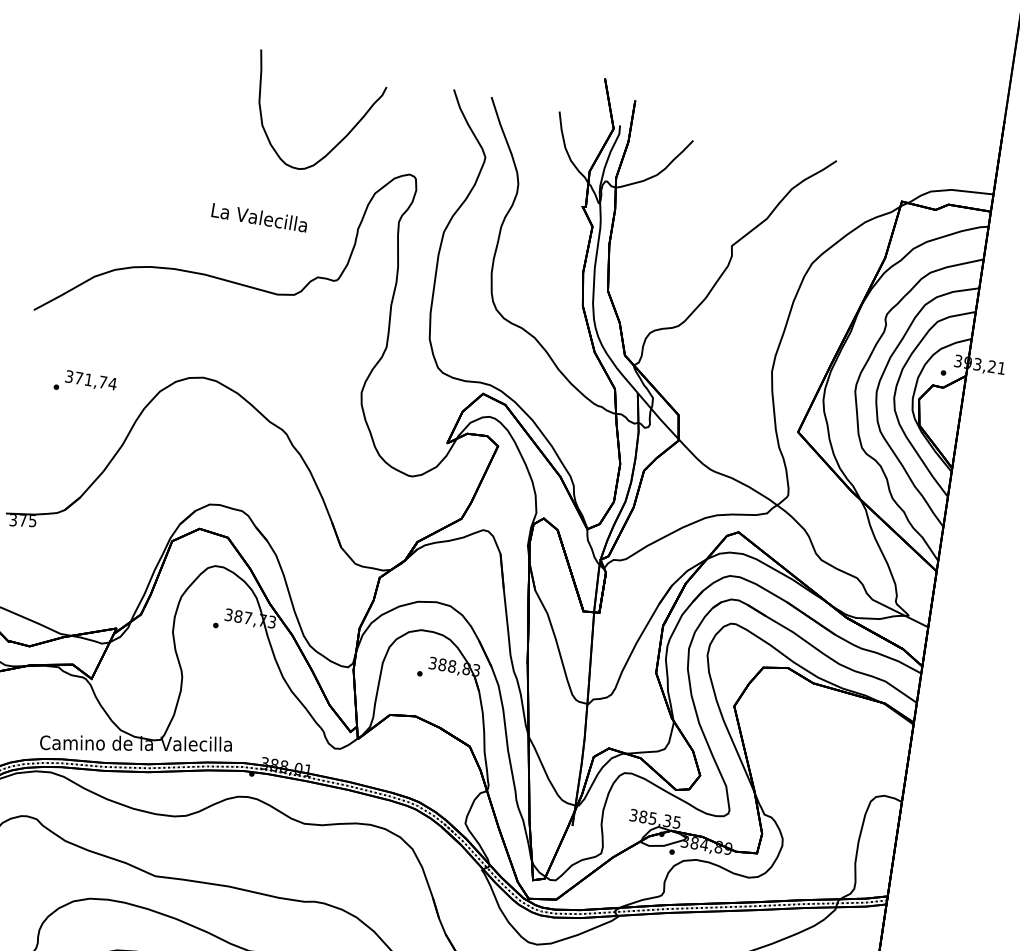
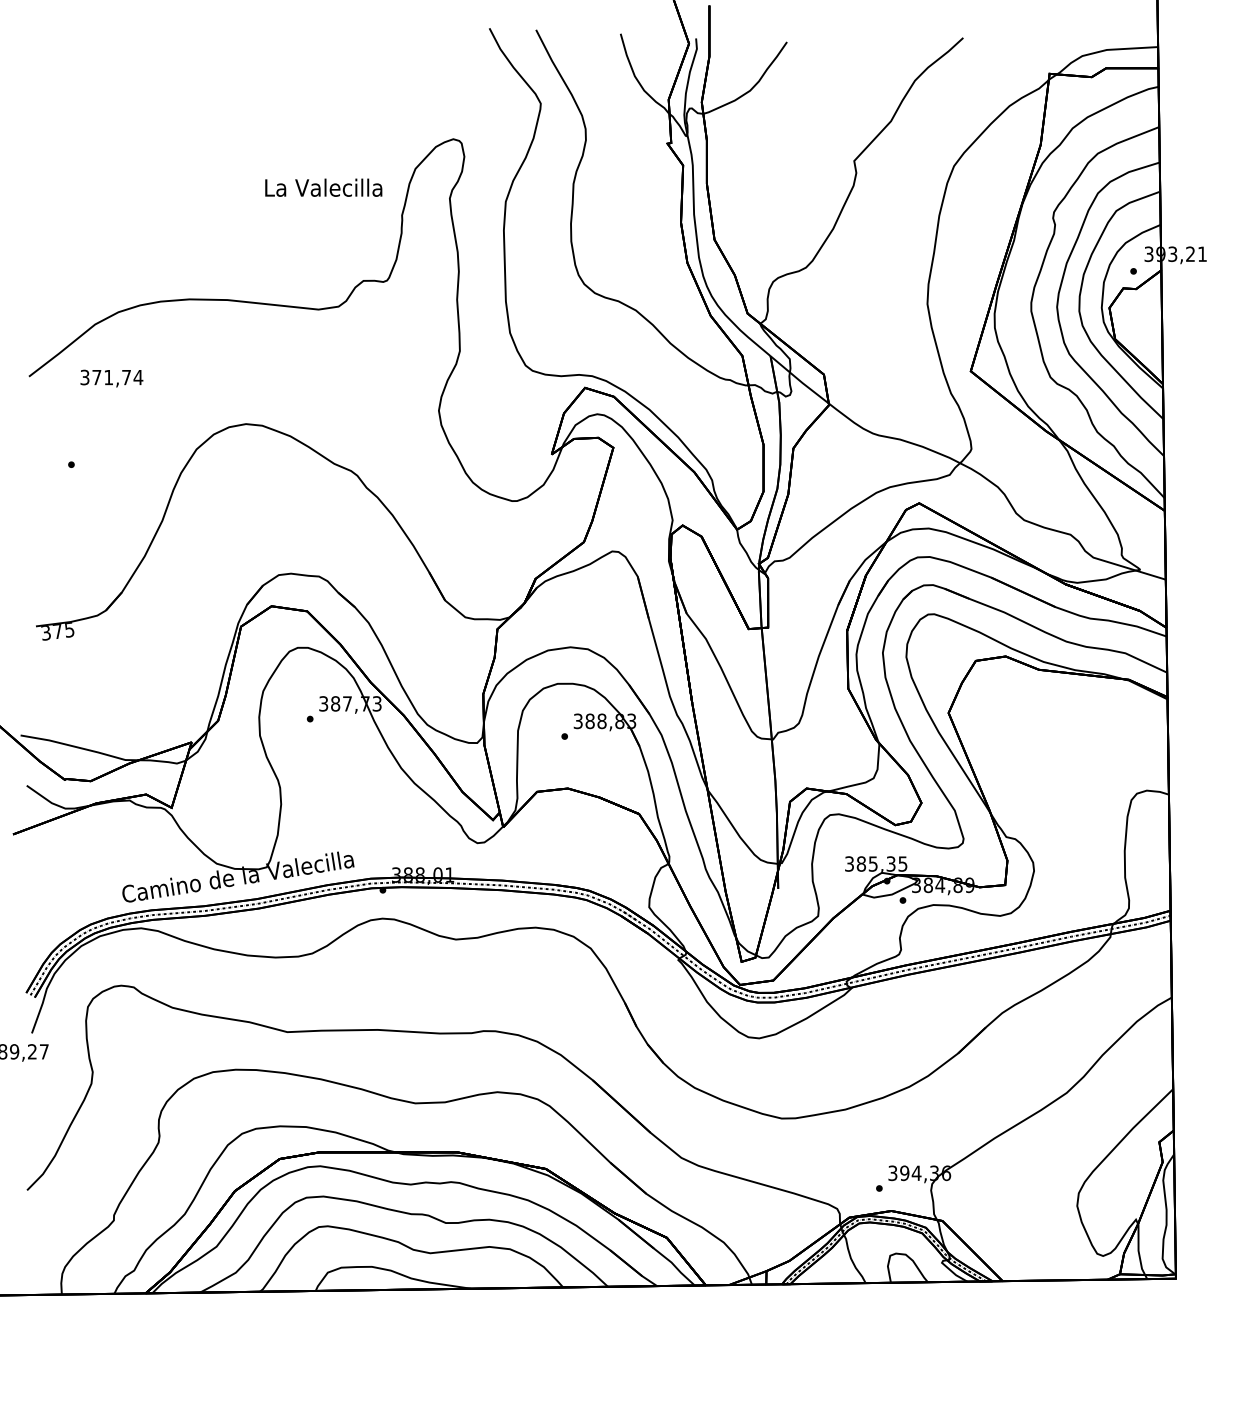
curve: (341, 139) -> (364, 110), removed
text: (259, 217) -> (323, 187), moved
text: (90, 381) -> (111, 378), moved

